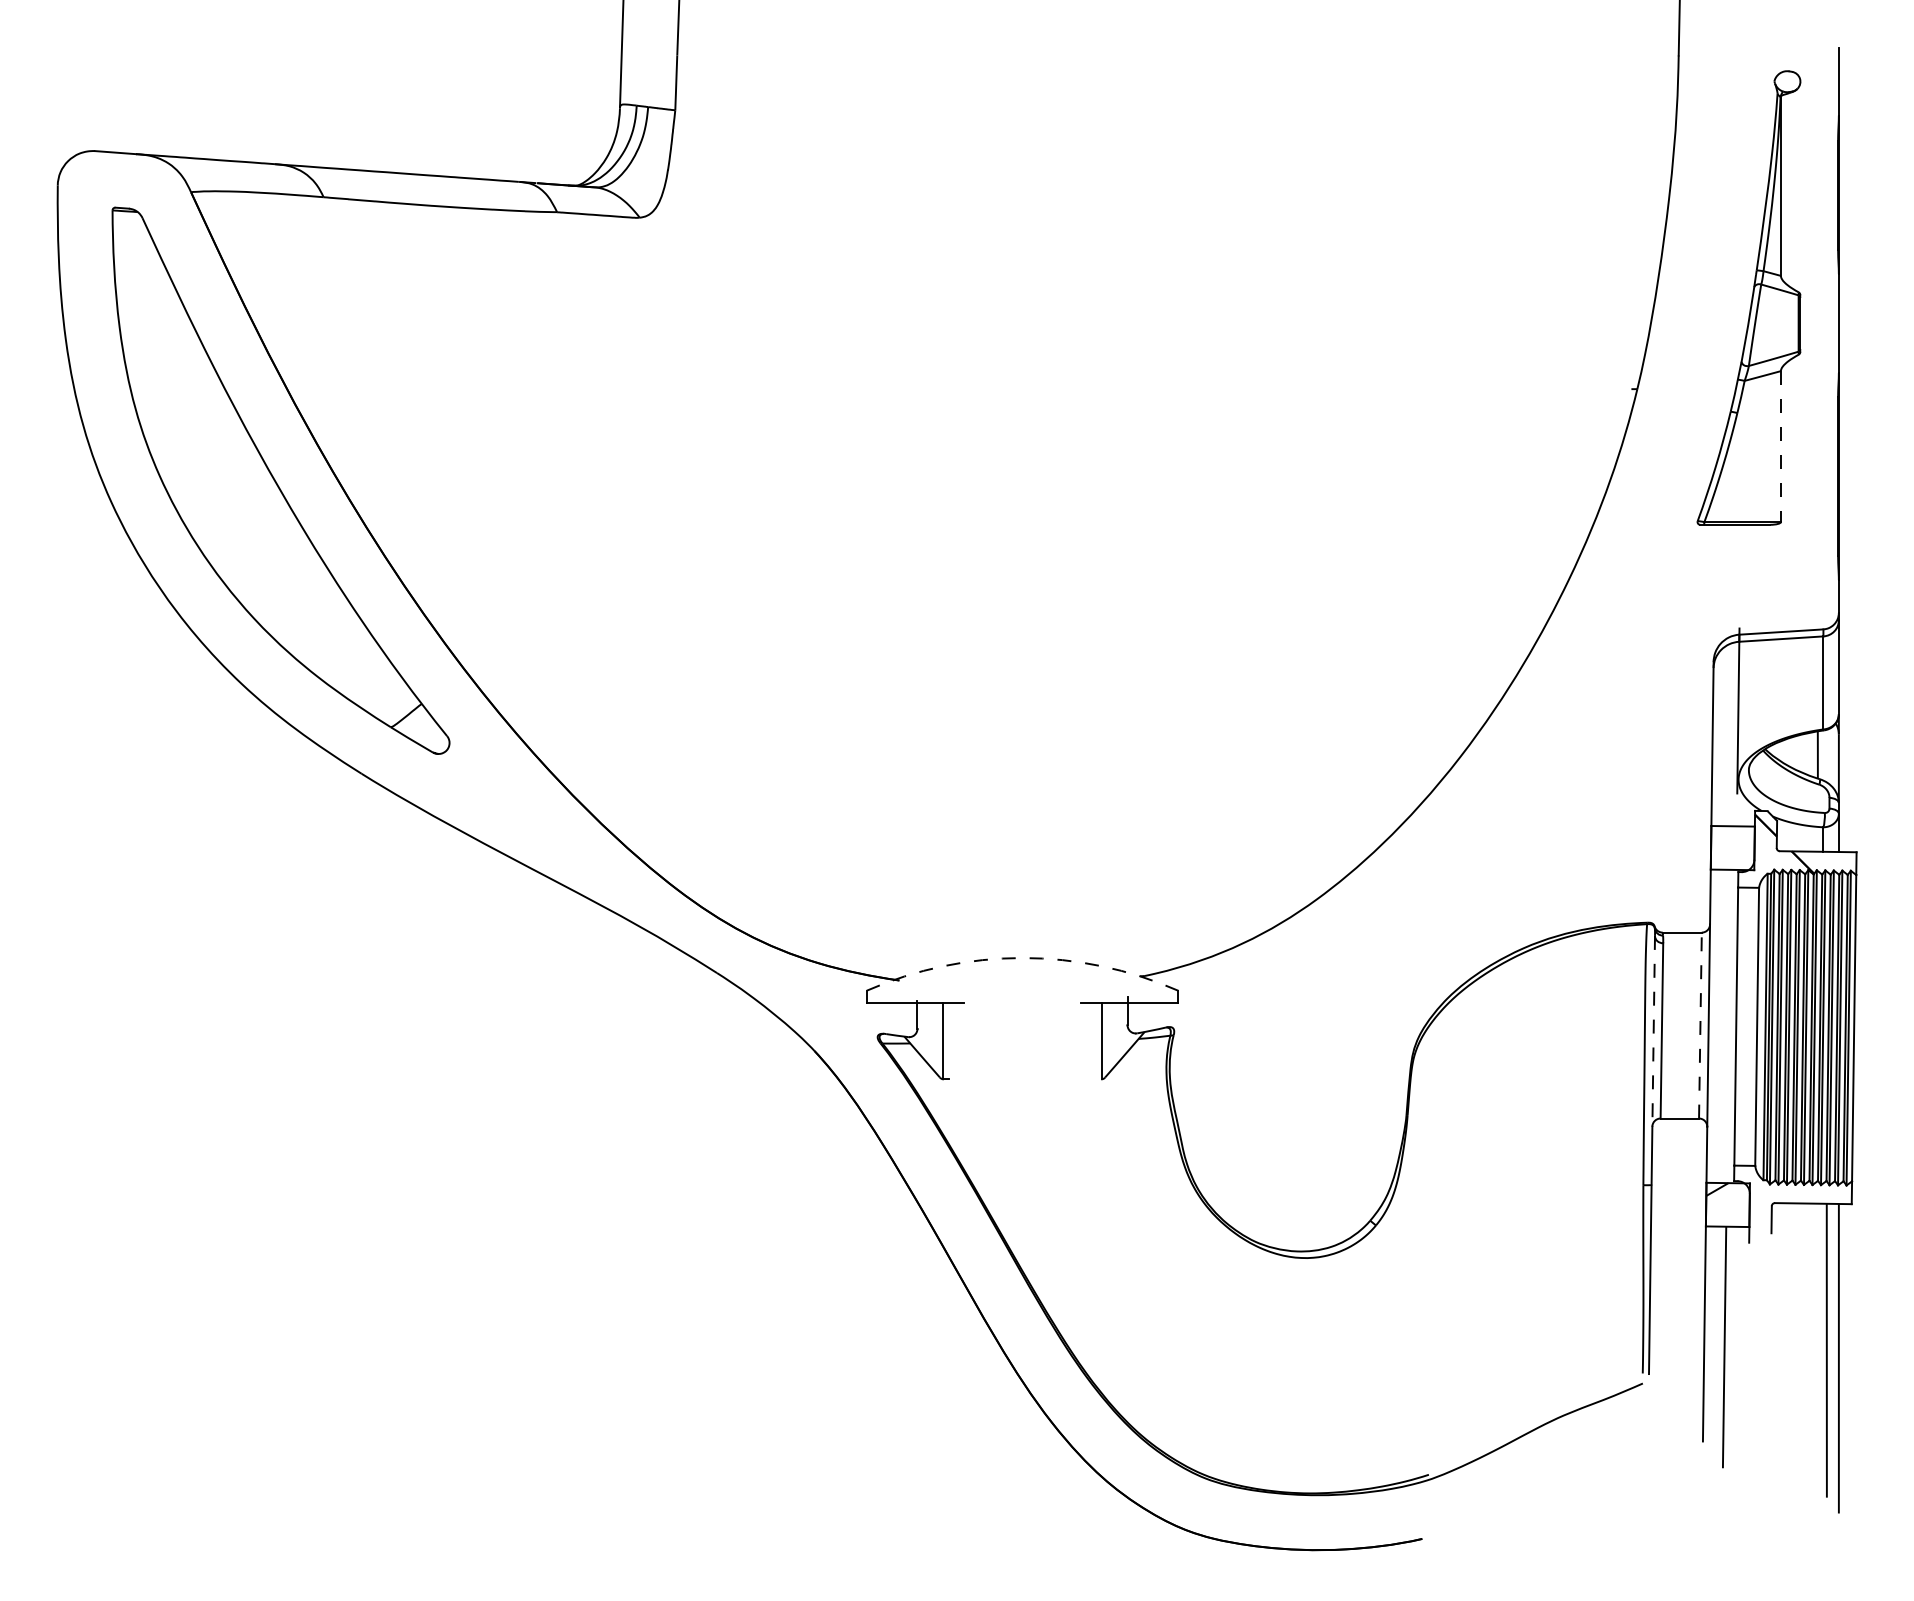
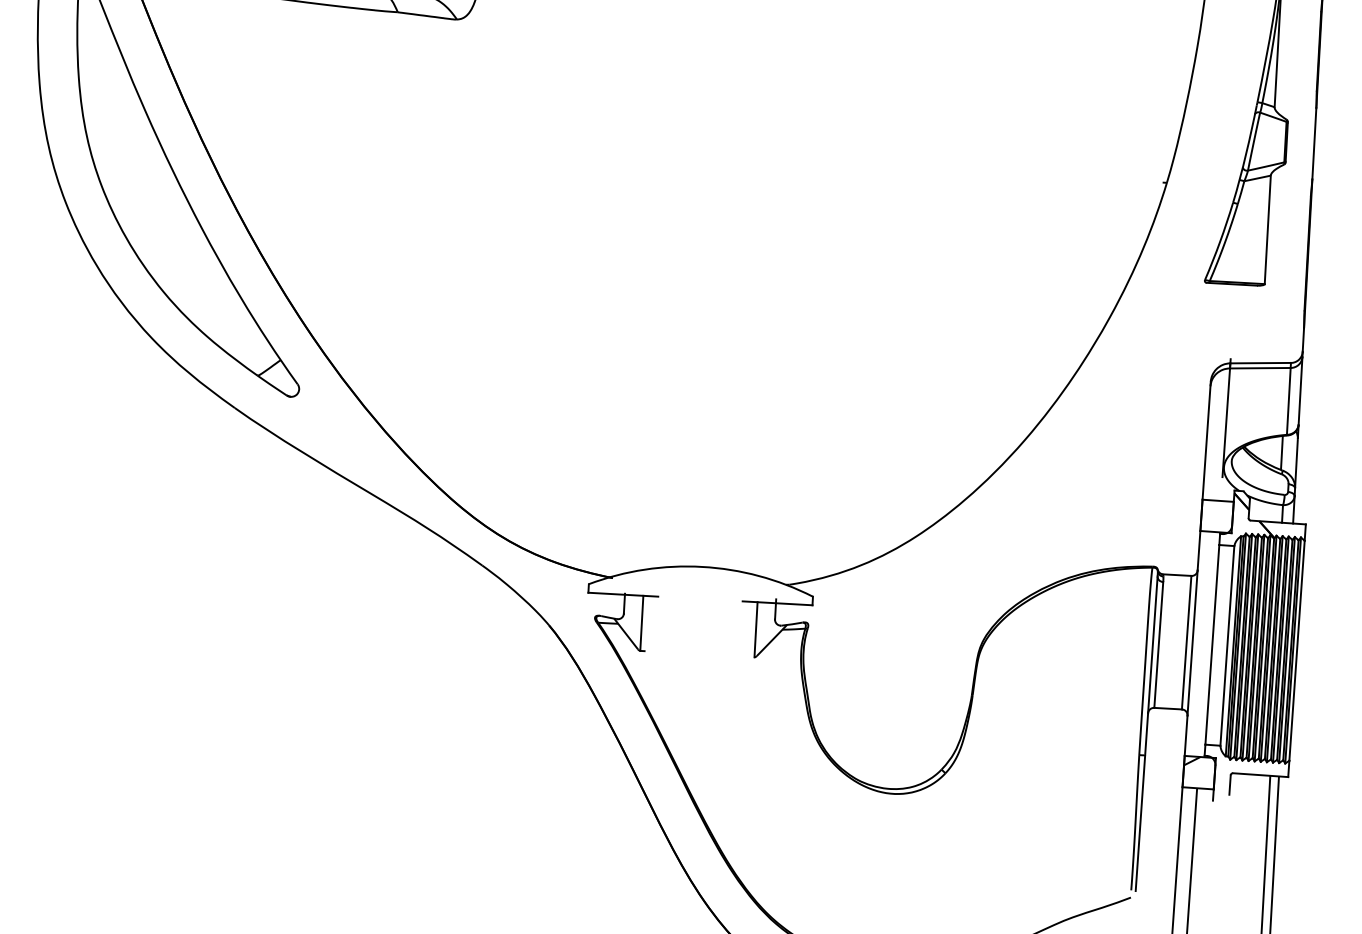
line: (1780, 447) -> (1267, 230), dashed -> solid
arc: (1022, 958) -> (702, 567), dashed -> solid
line: (1700, 1025) -> (1186, 642), dashed -> solid
line: (1653, 1031) -> (1152, 645), dashed -> solid

